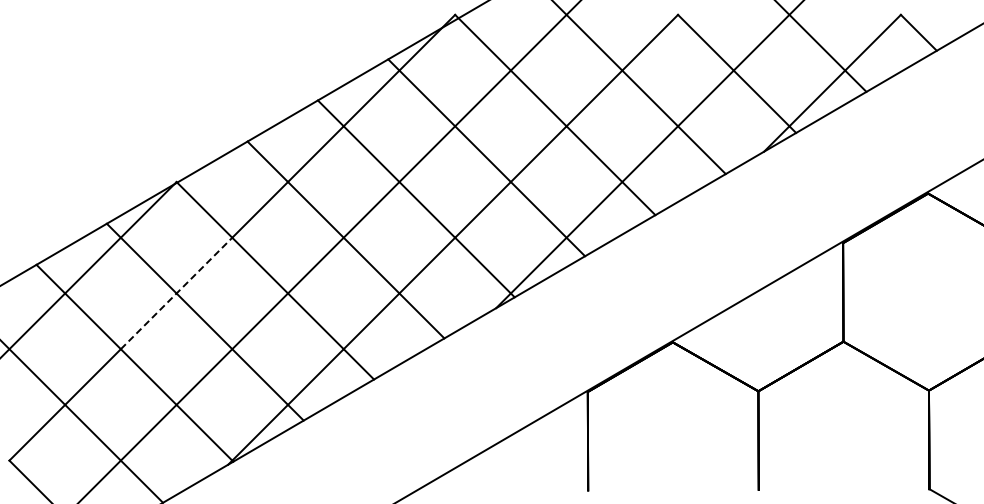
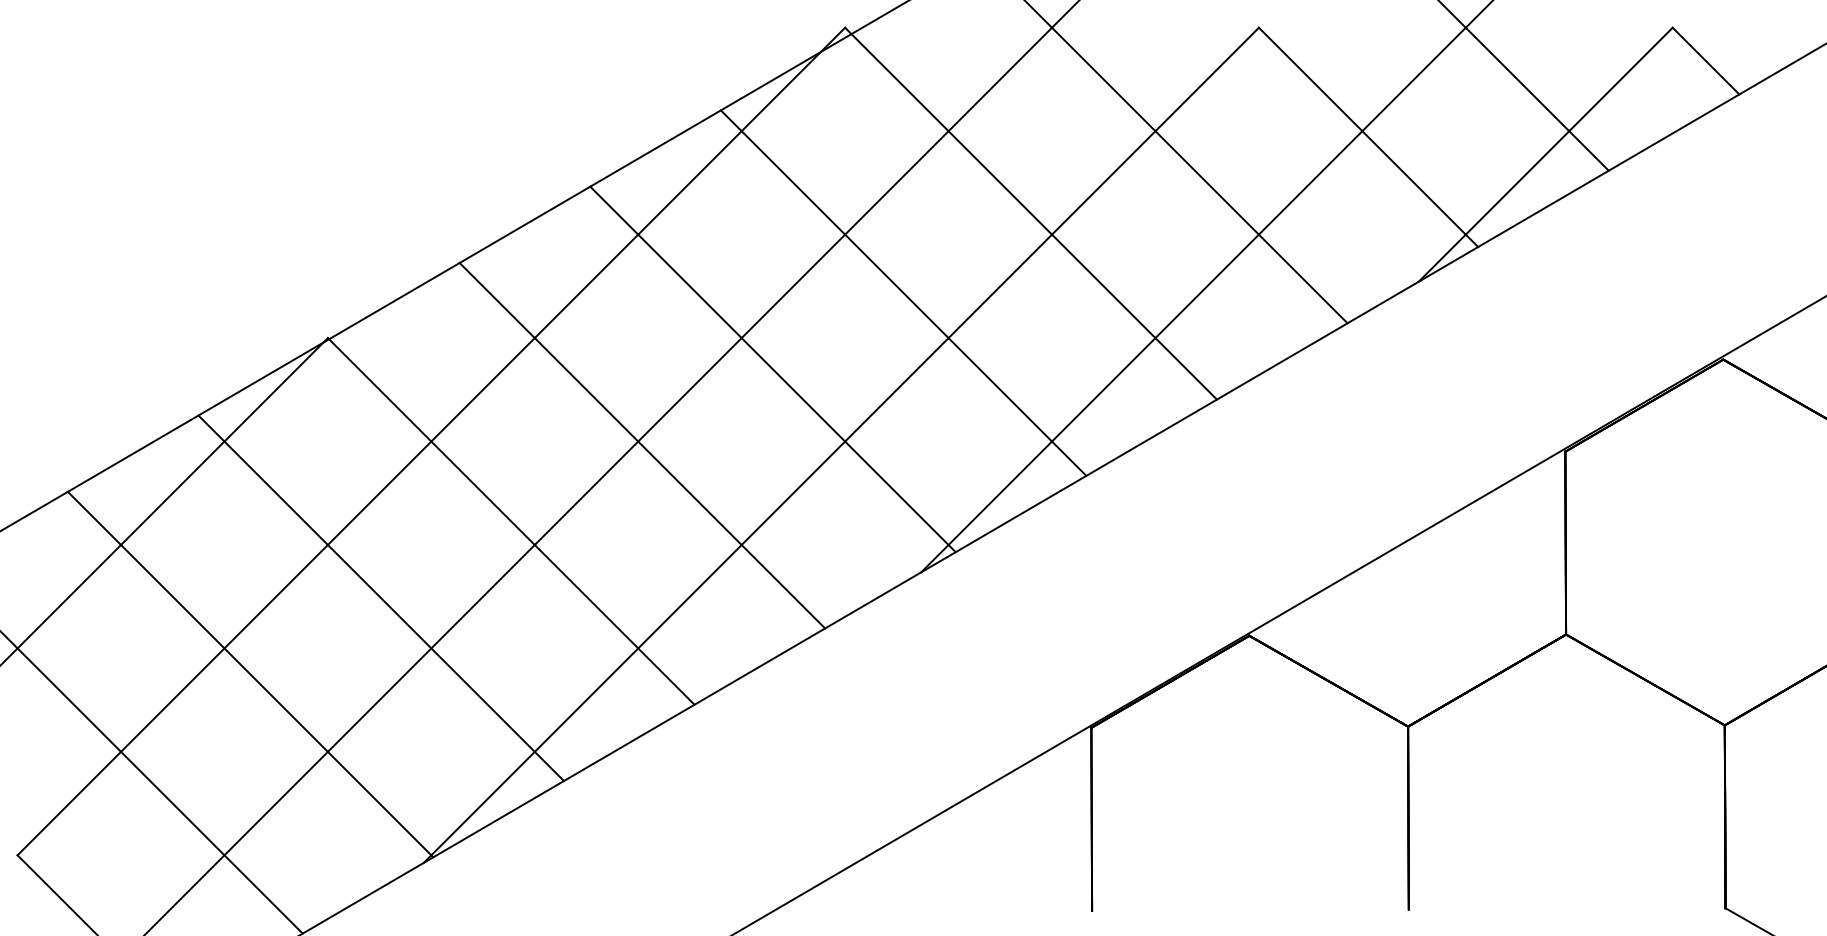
line: (176, 293) -> (327, 545), dashed -> solid

